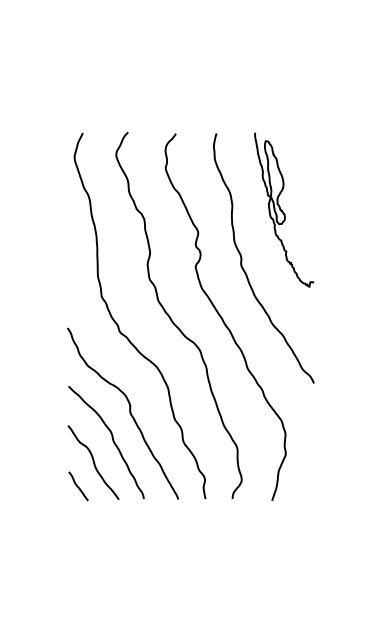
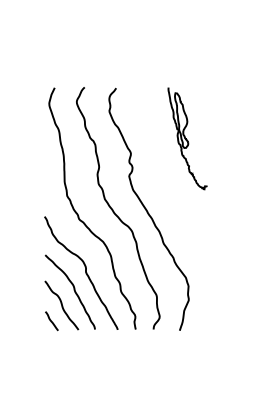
curve: (242, 258) -> (160, 170), removed

